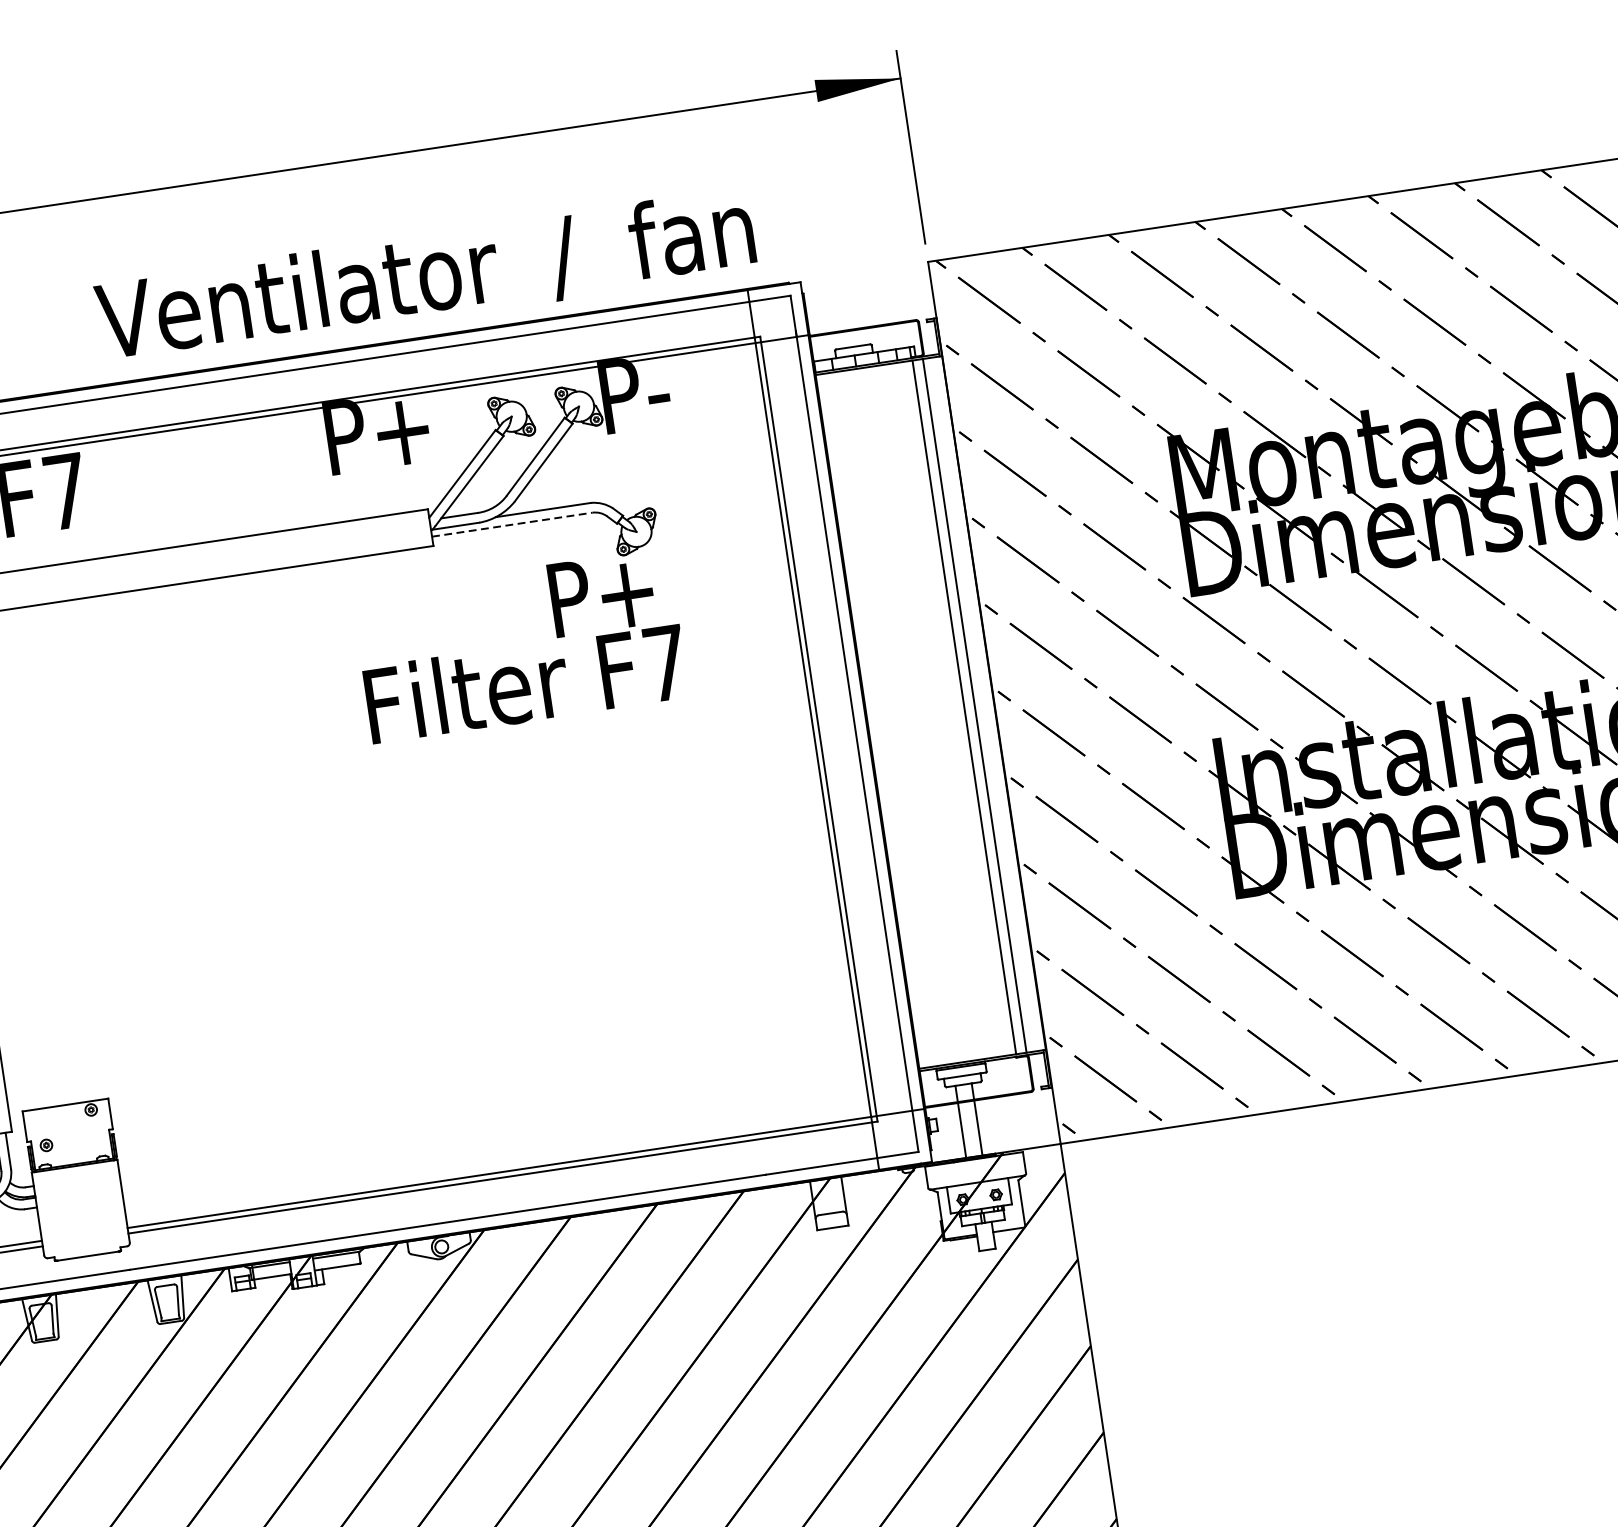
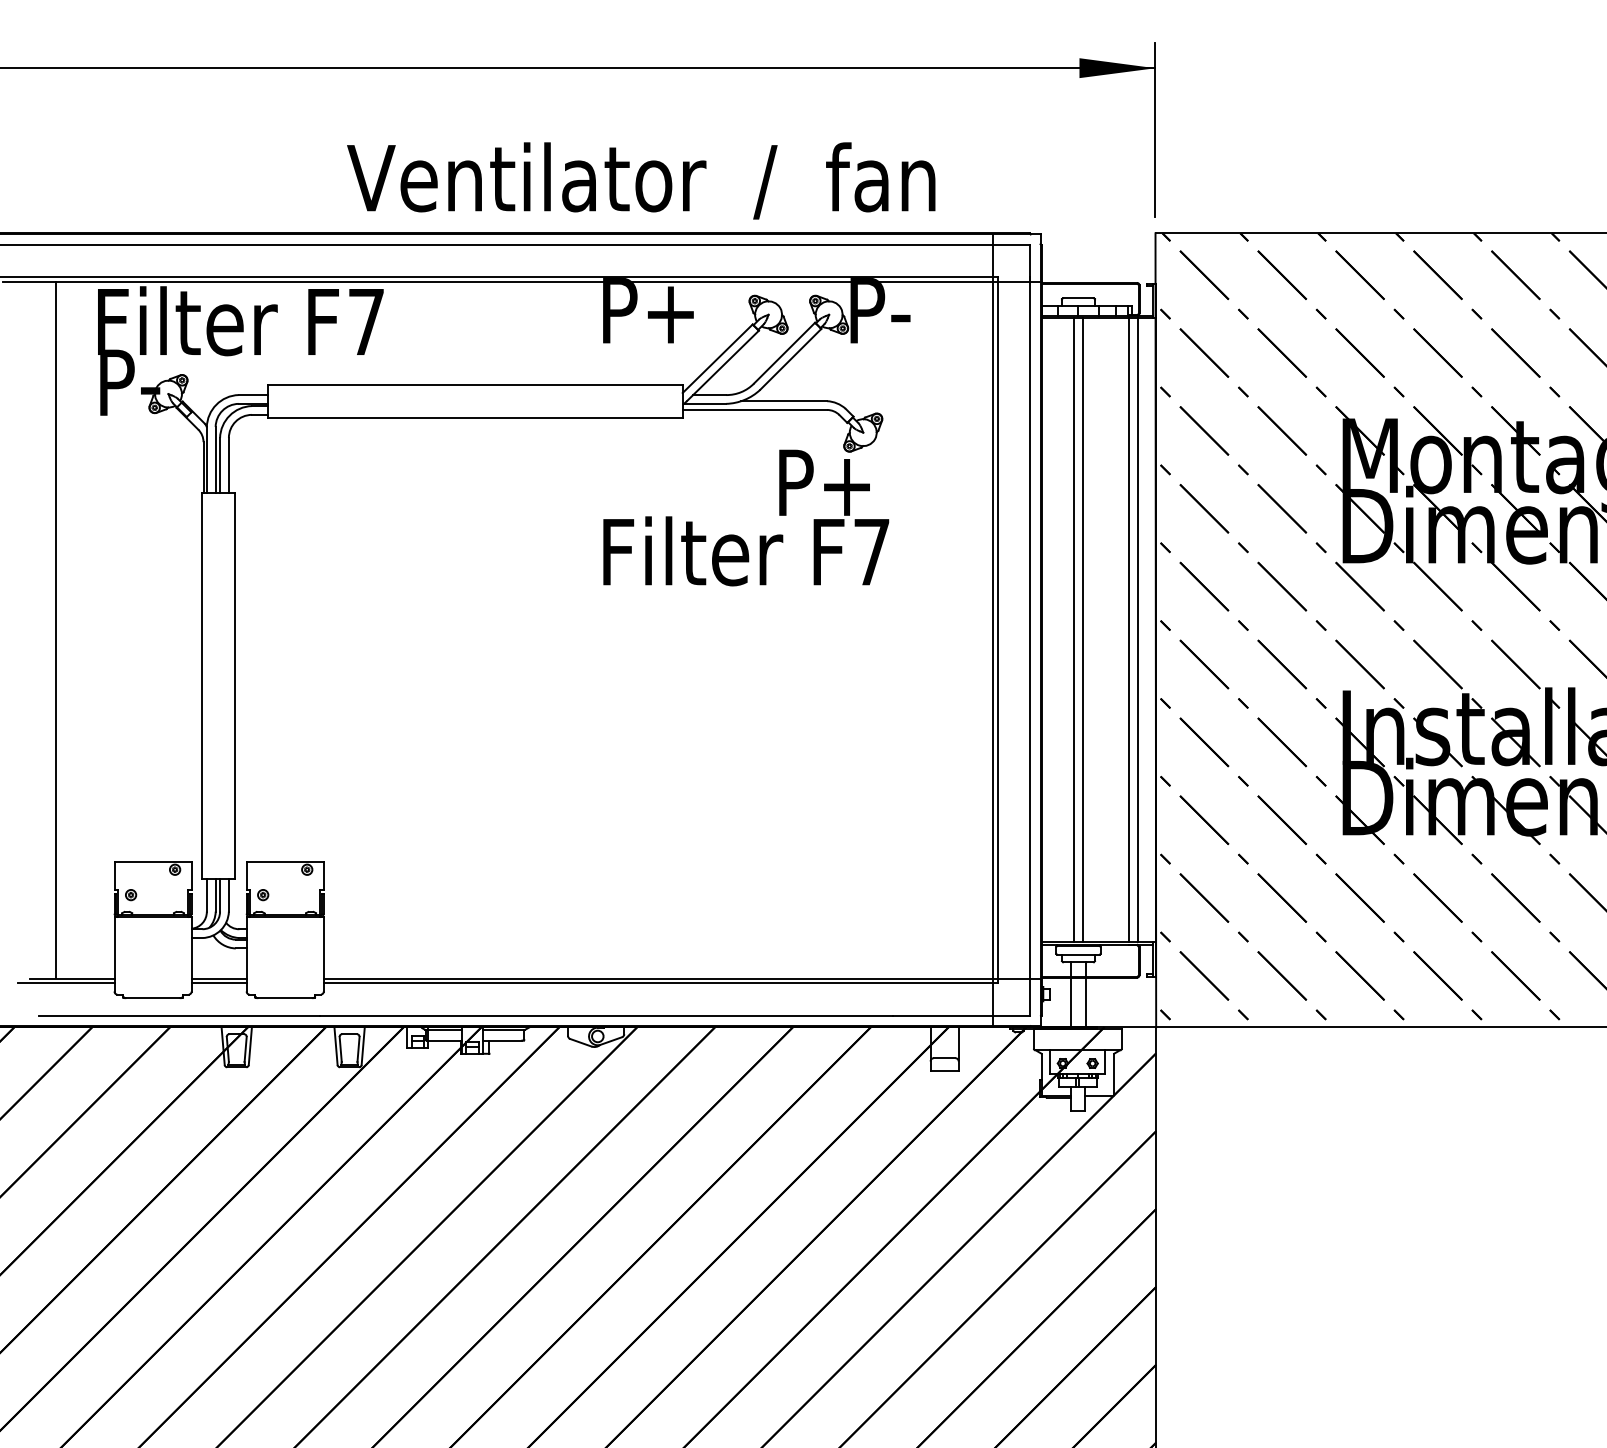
text: (425, 276) -> (641, 180), moved
line: (512, 524) -> (755, 409), dashed -> solid
line: (914, 715) -> (1083, 630), added
line: (902, 716) -> (1073, 630), added

